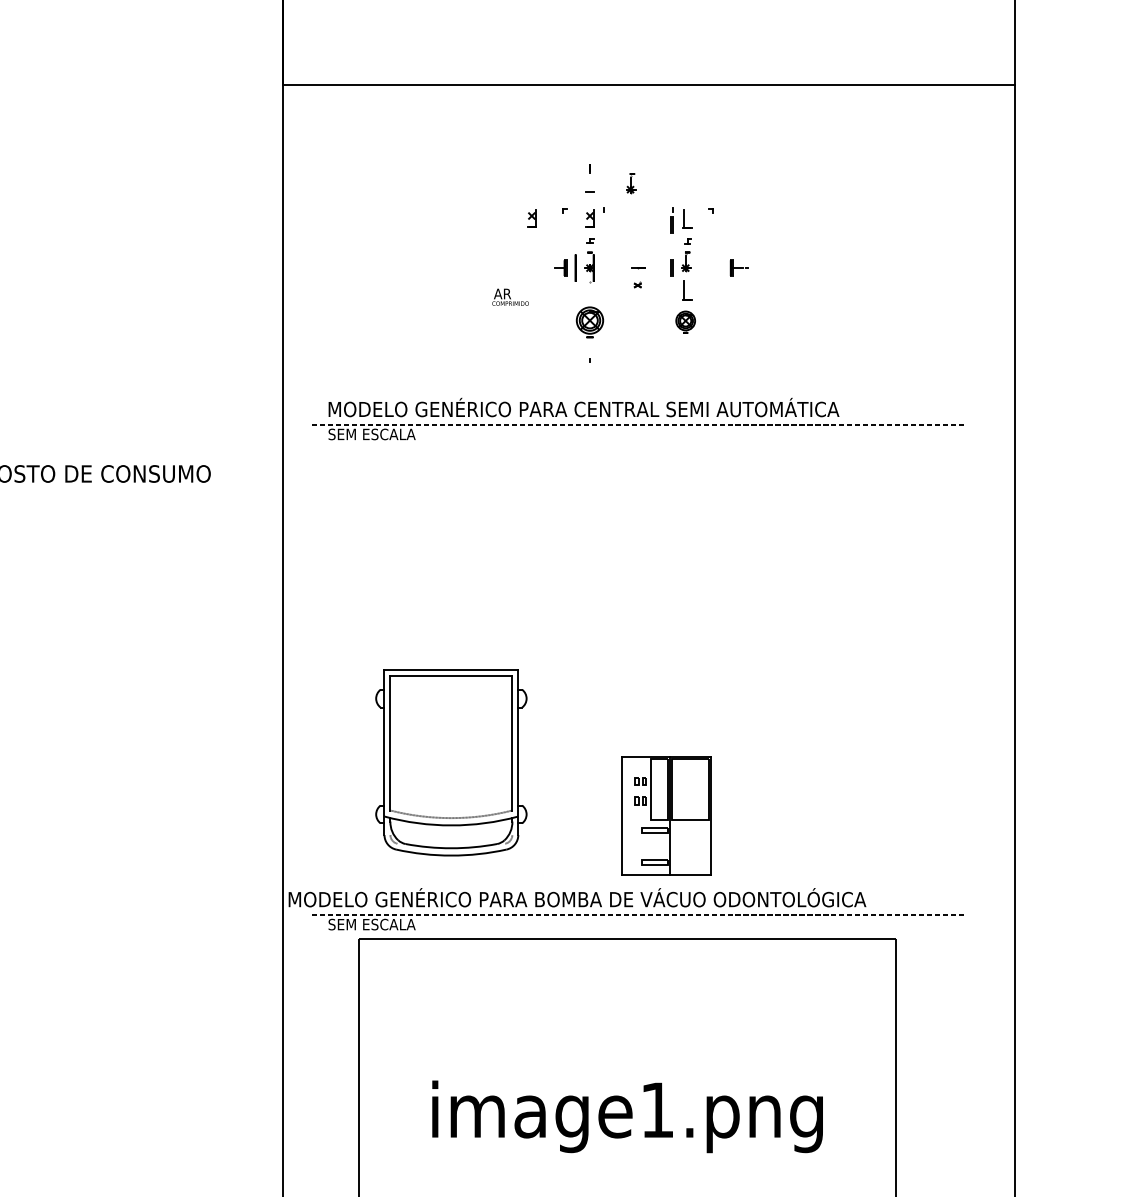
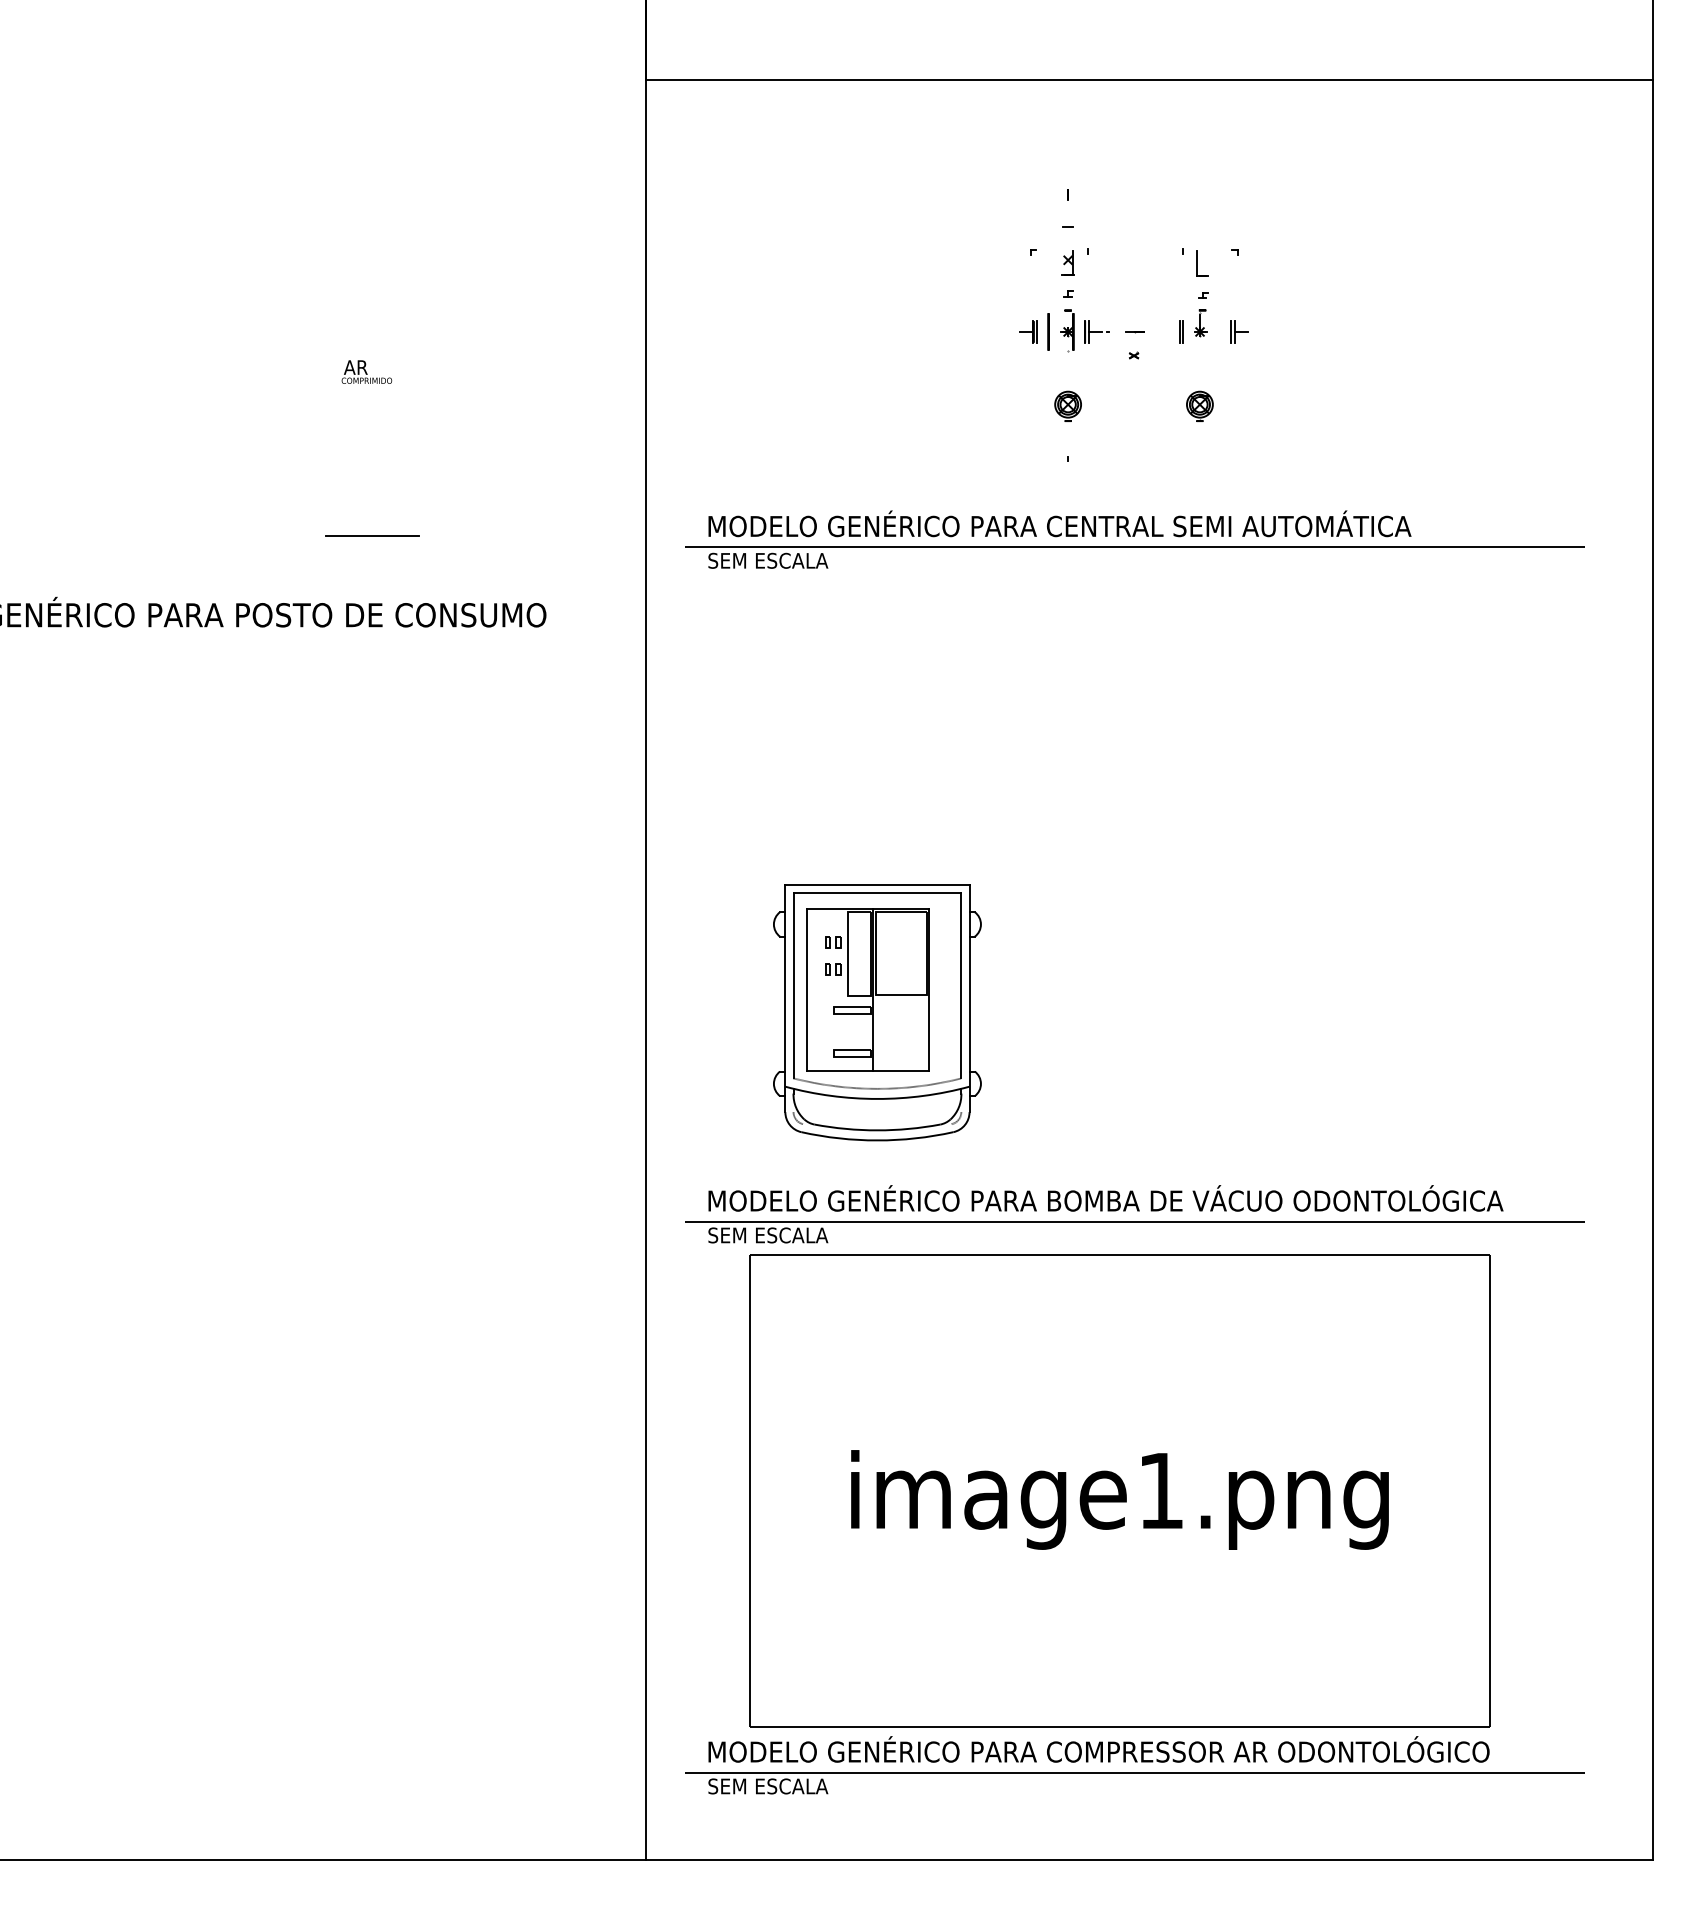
part: (630, 183) -> (1124, 215), removed
part: (531, 217) -> (987, 262), removed
line: (671, 224) -> (1180, 272), removed
part: (714, 267) -> (1239, 331), added
part: (739, 267) -> (1096, 331), moved
part: (687, 290) -> (1202, 362), removed
text: (510, 296) -> (366, 371), moved
part: (589, 321) -> (1067, 405), size x0.71
line: (83, 416) -> (371, 536), added
line: (638, 424) -> (1135, 547), dashed -> solid
part: (665, 815) -> (867, 989), moved
text: (577, 897) -> (1105, 1198), moved
line: (638, 914) -> (1135, 1221), dashed -> solid

